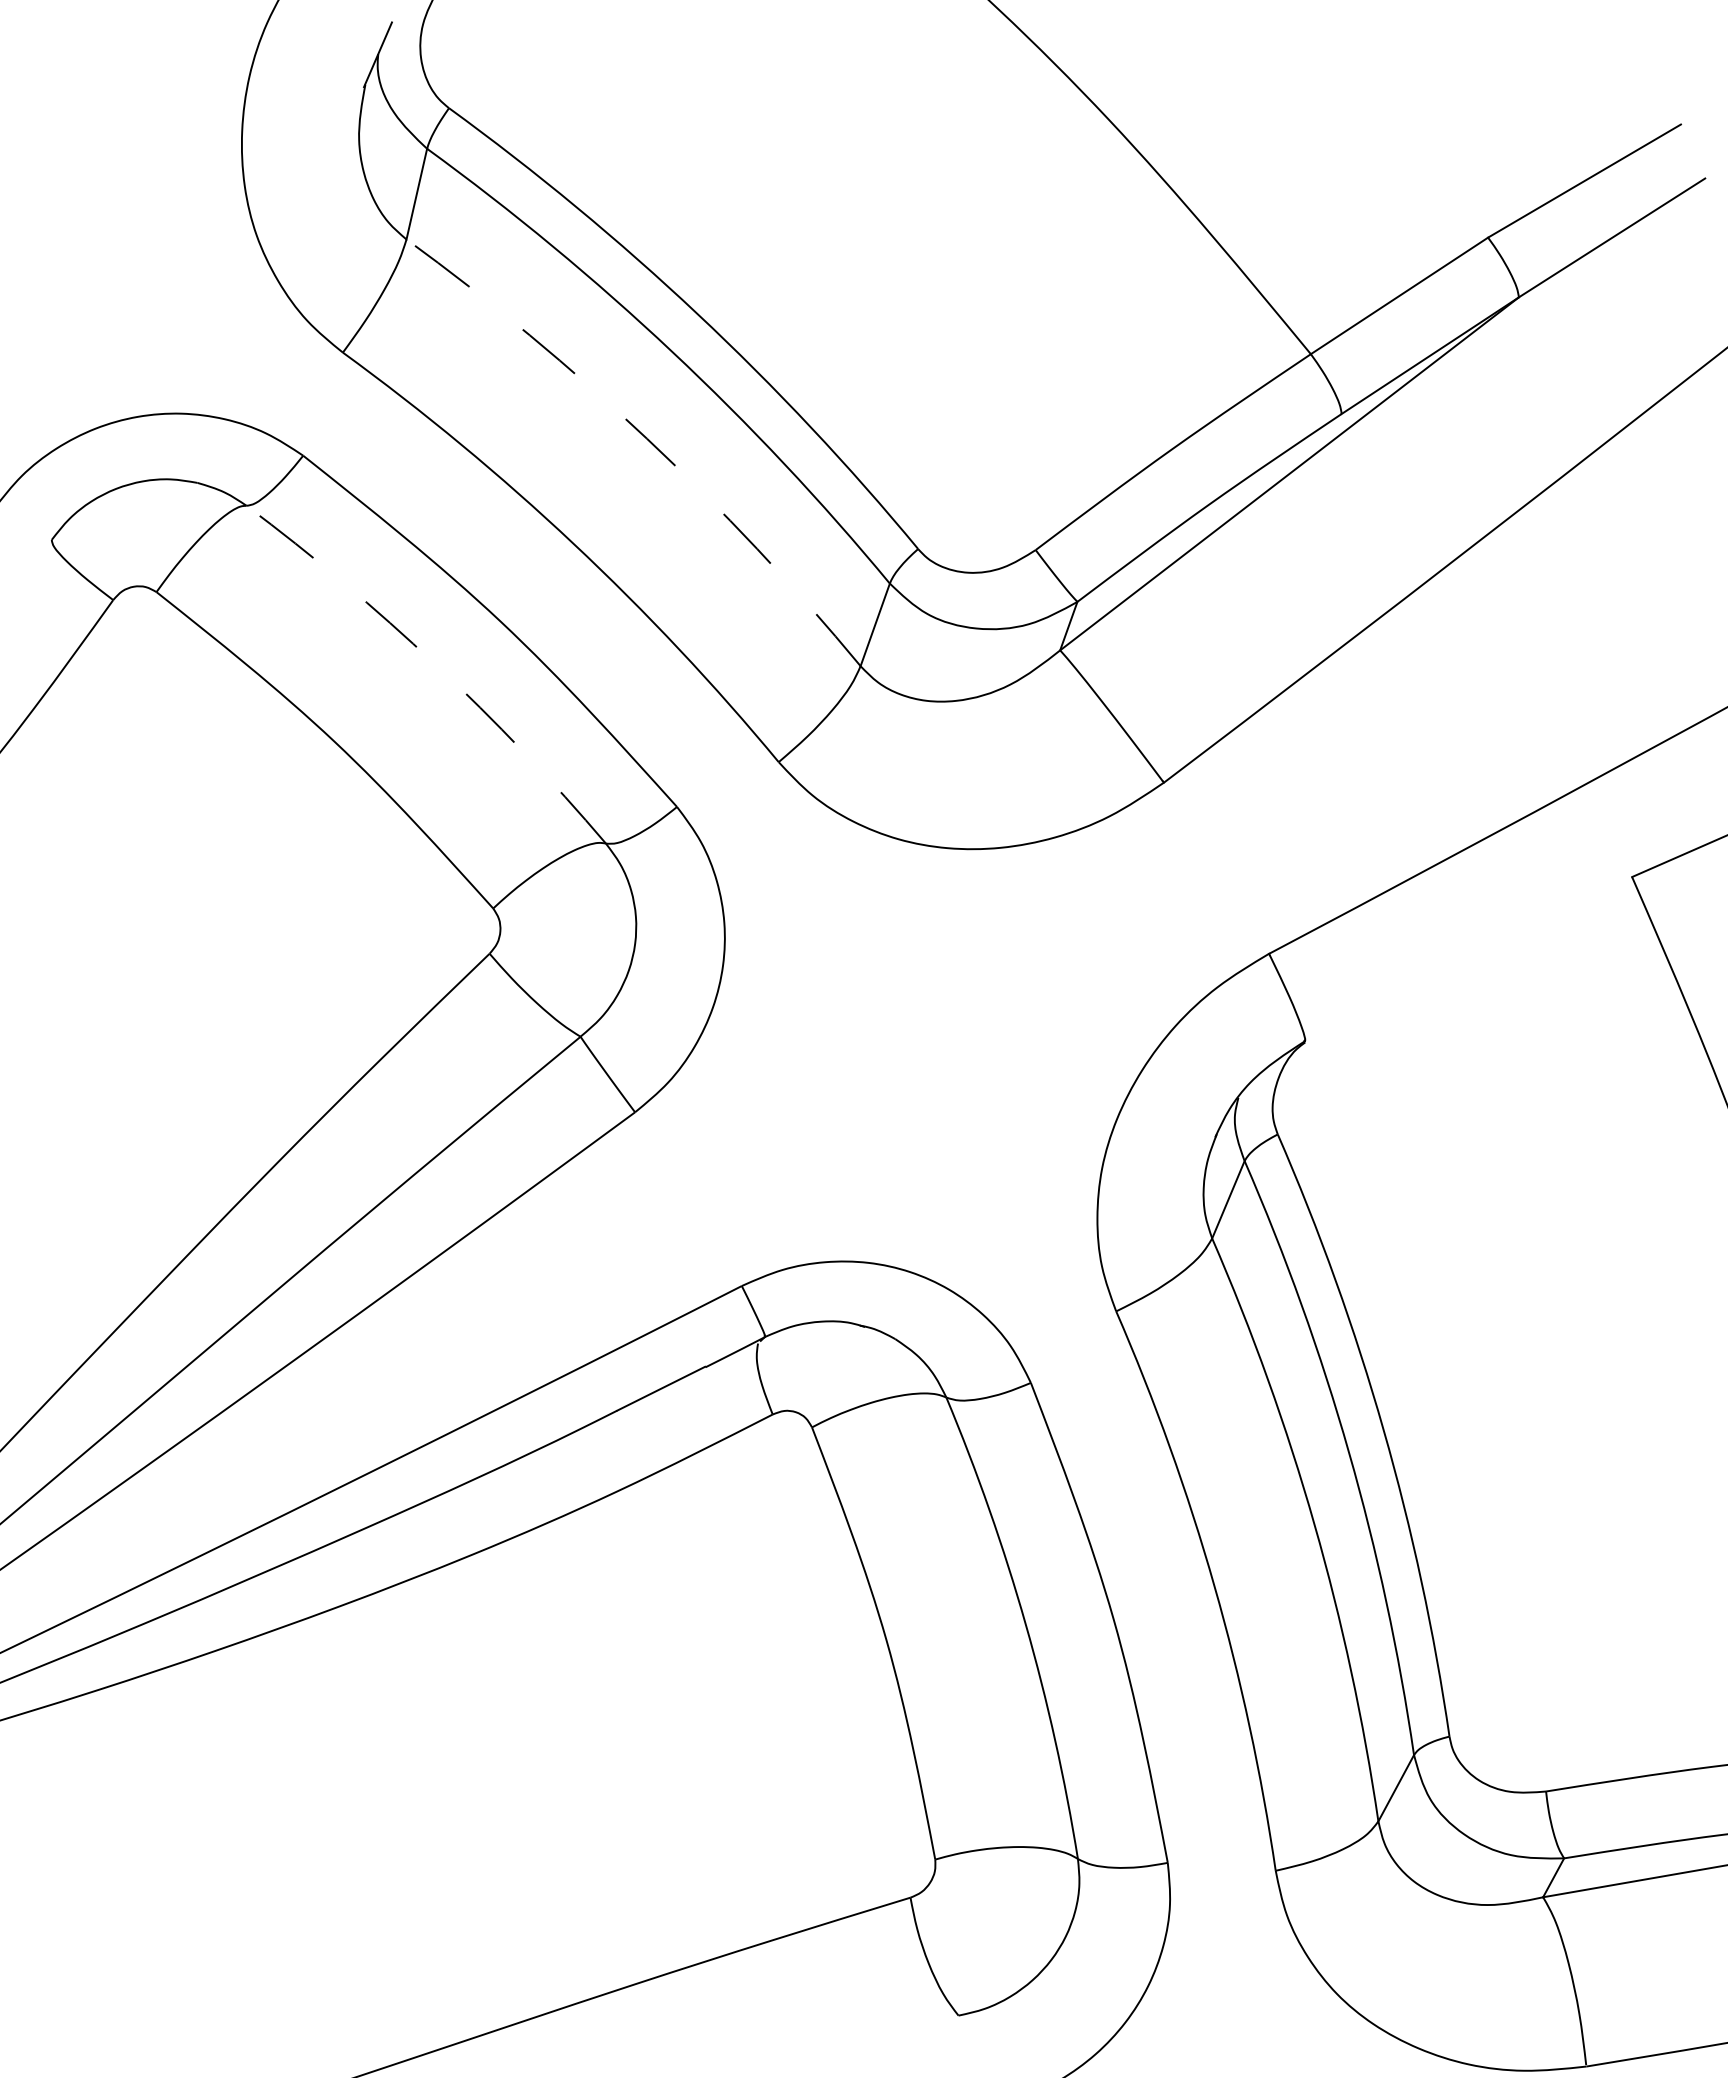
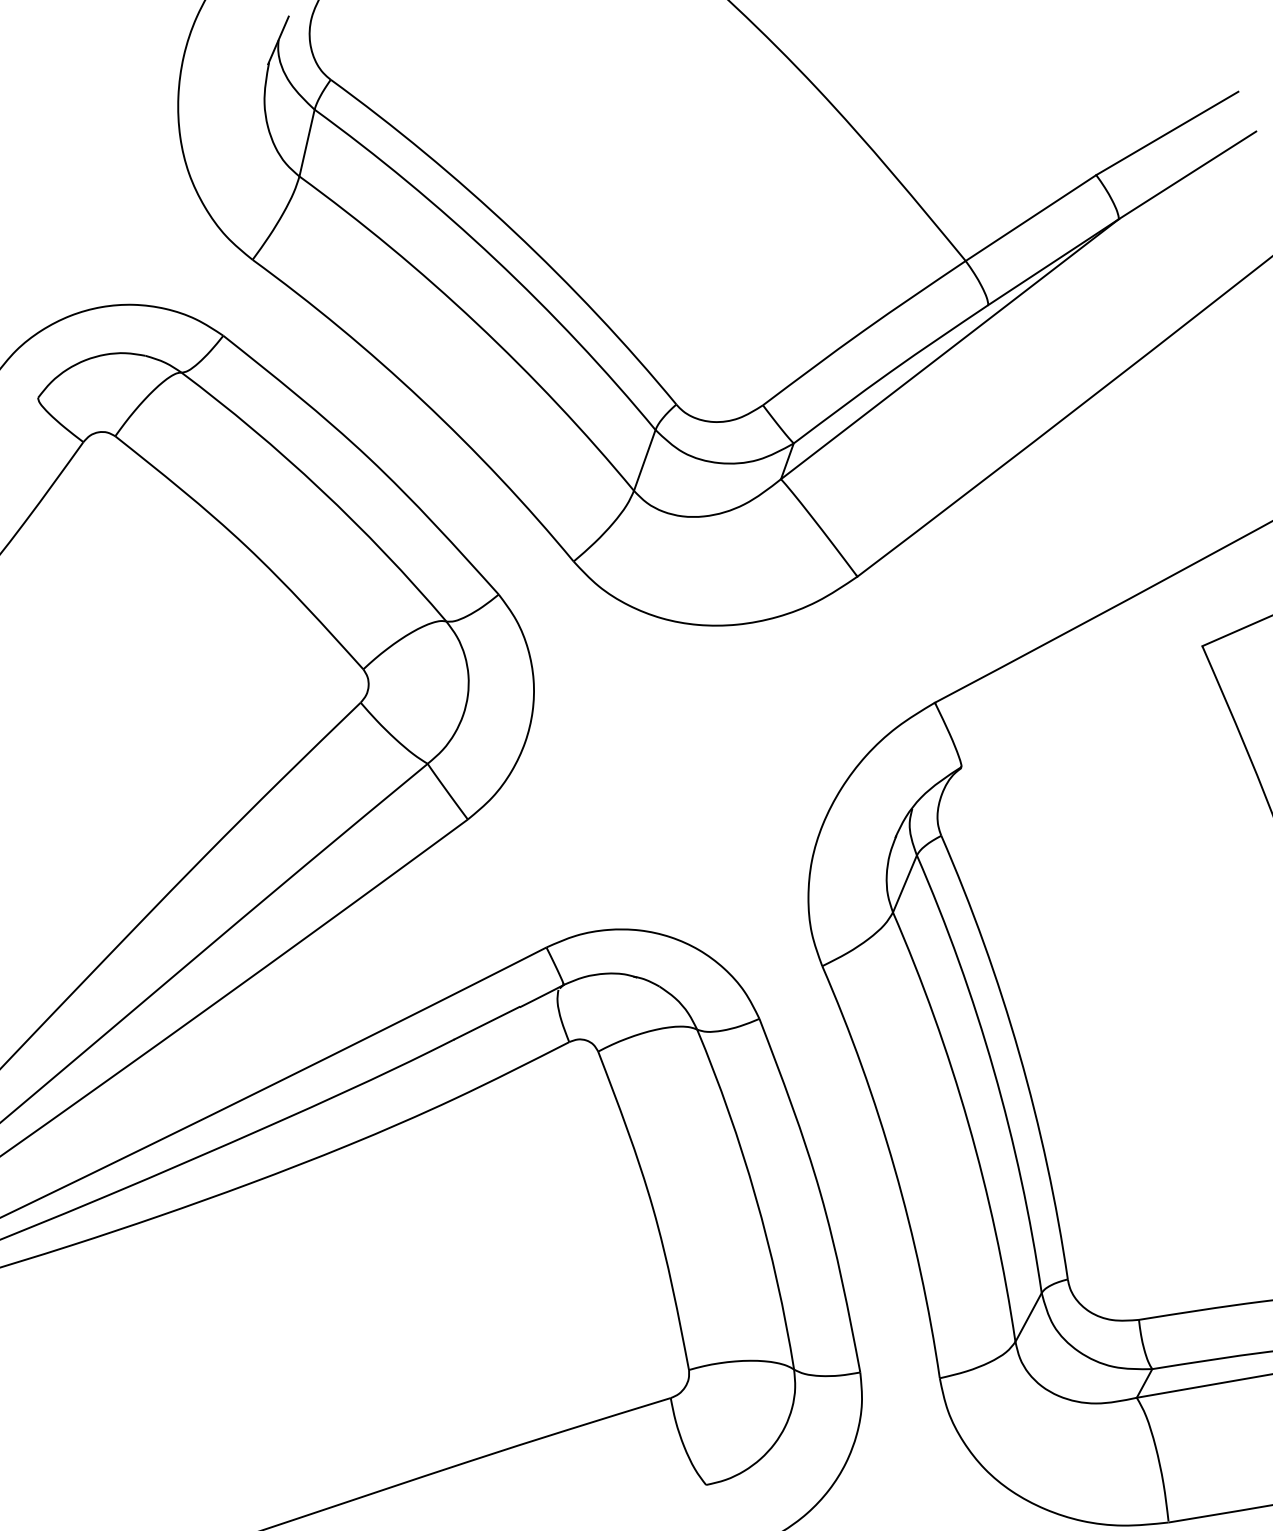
arc: (646, 438) -> (476, 323), dashed -> solid
arc: (435, 664) -> (320, 489), dashed -> solid

